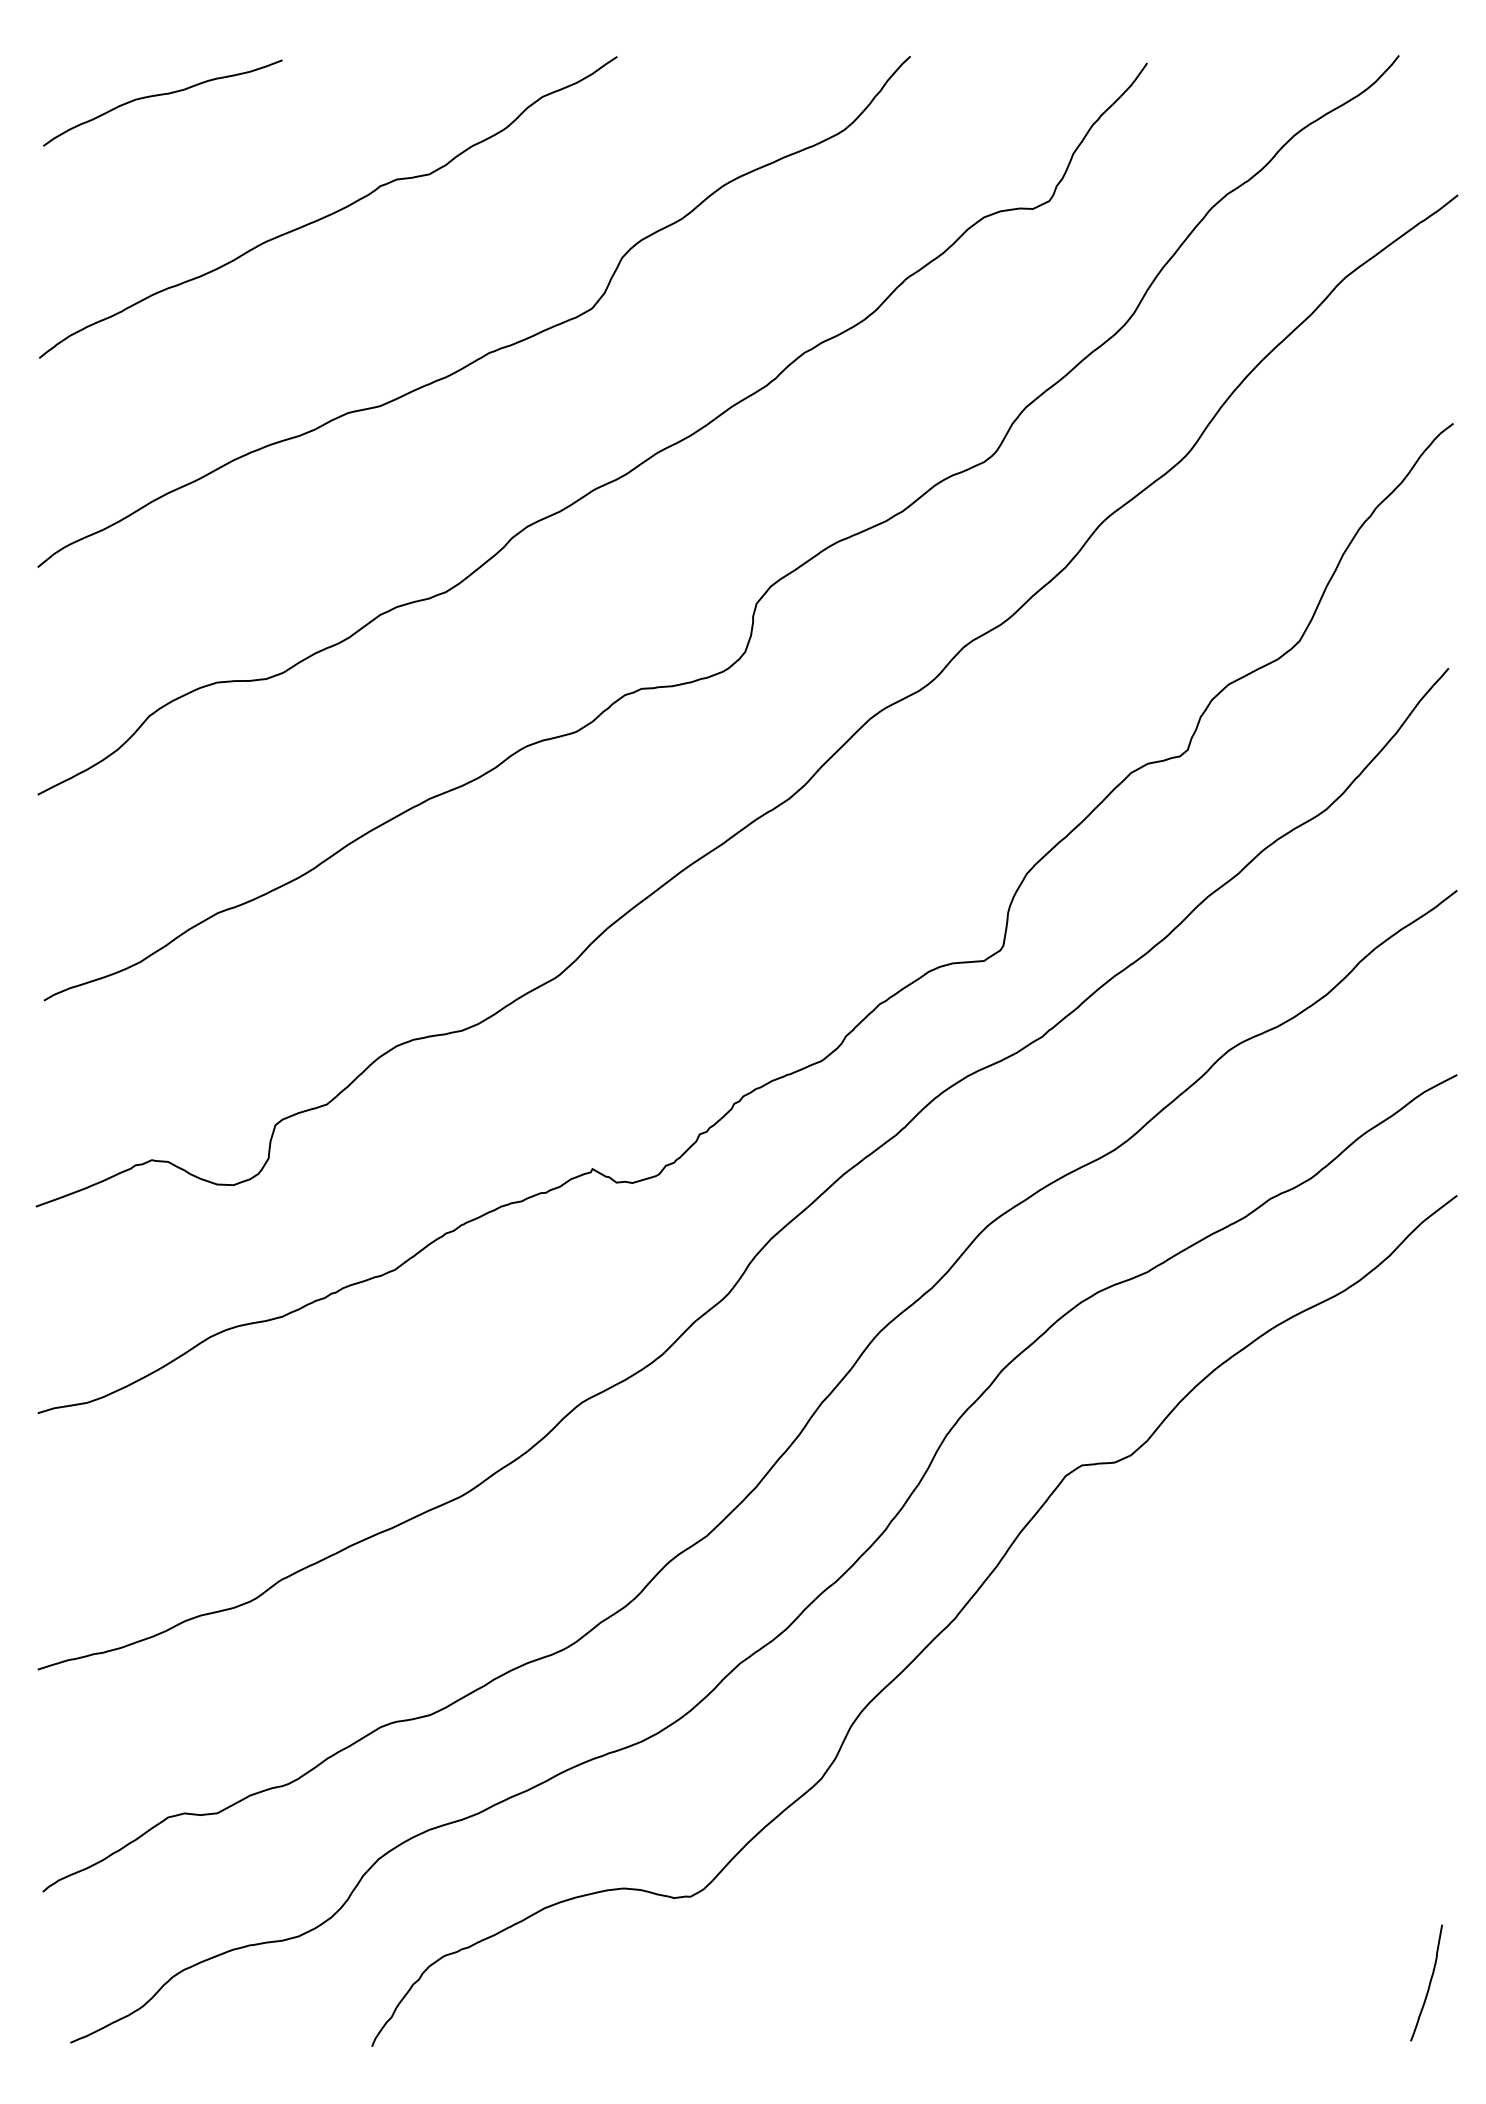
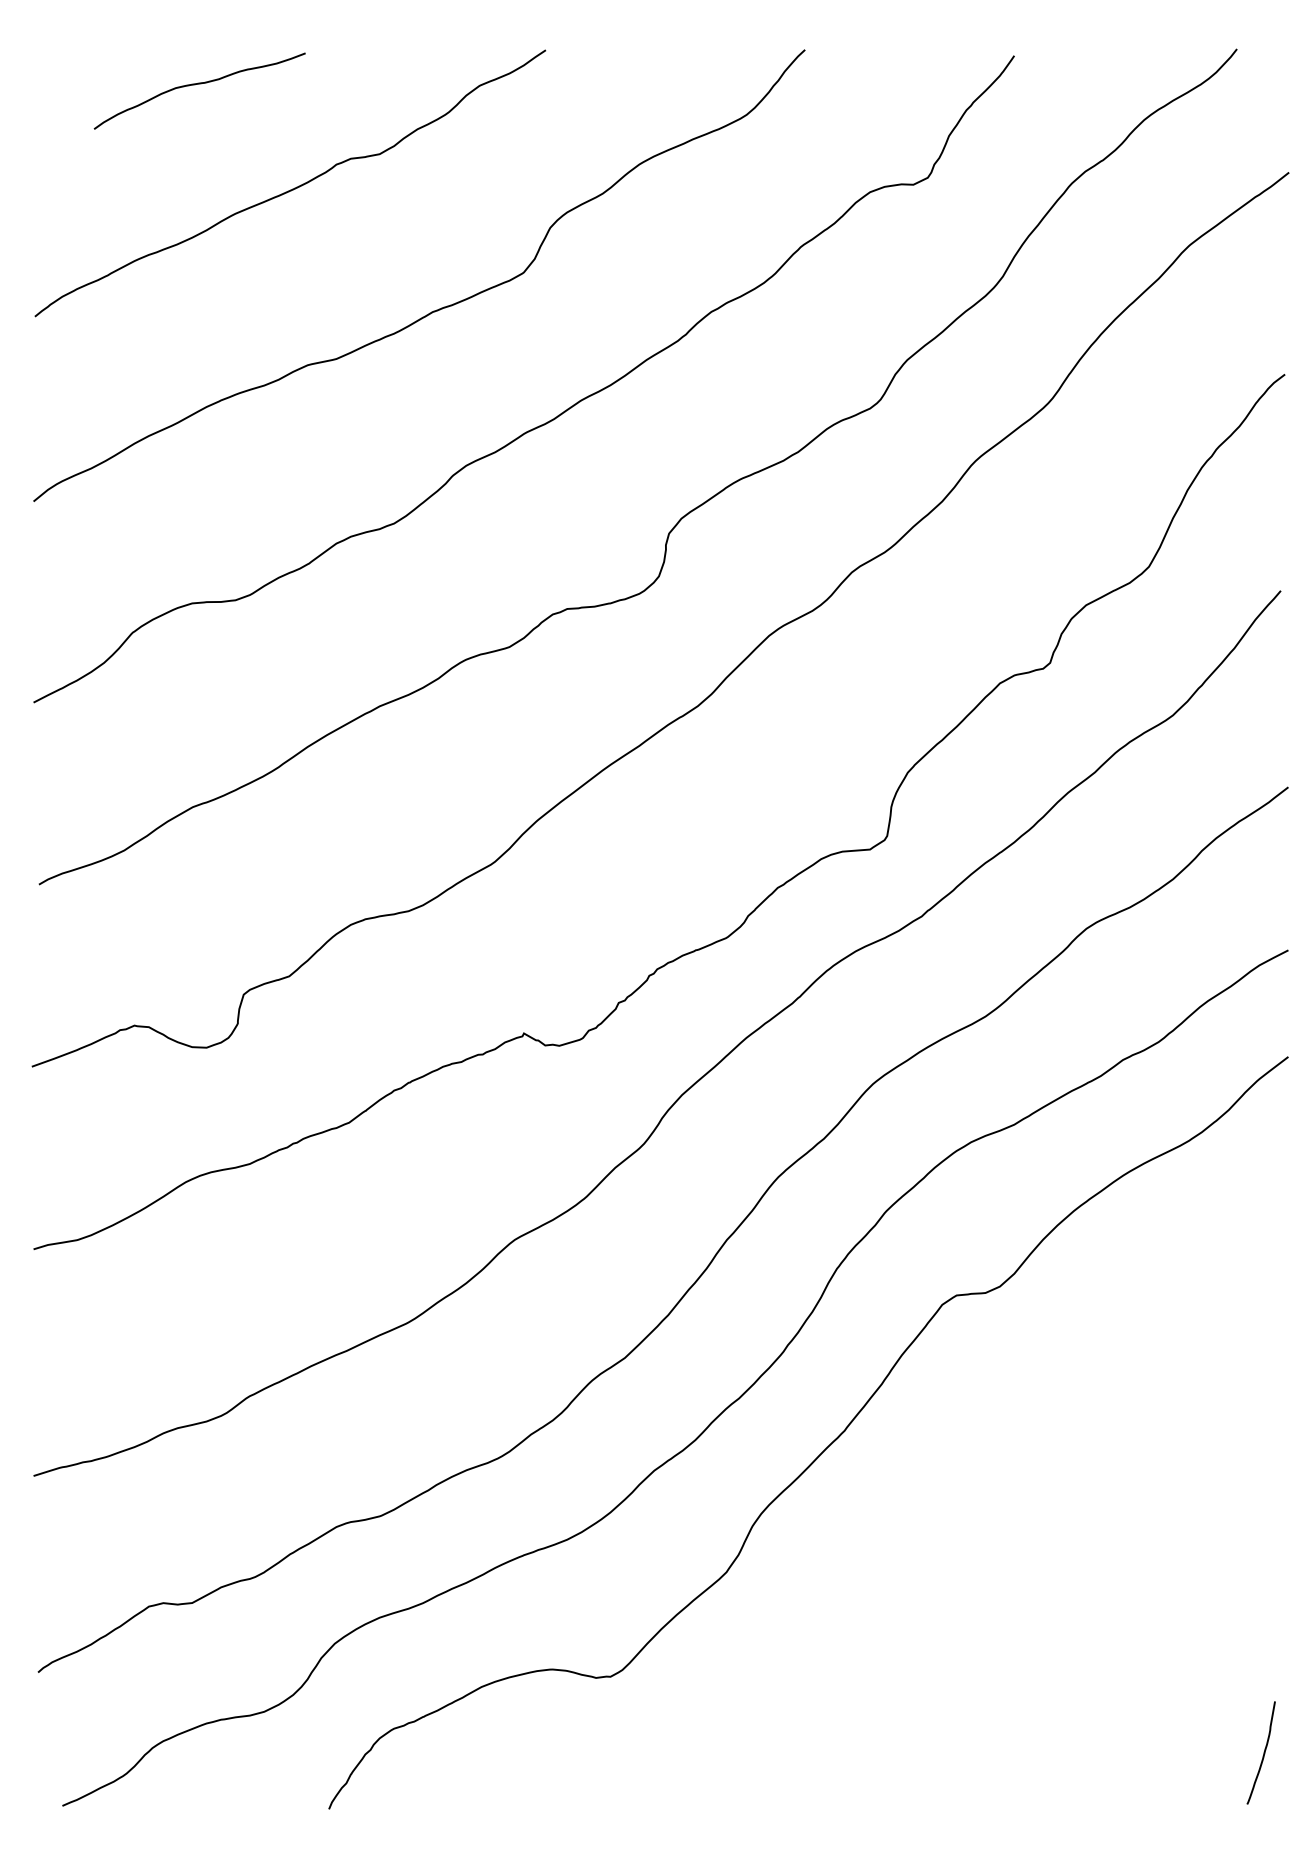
curve: (162, 95) -> (199, 84), moved

